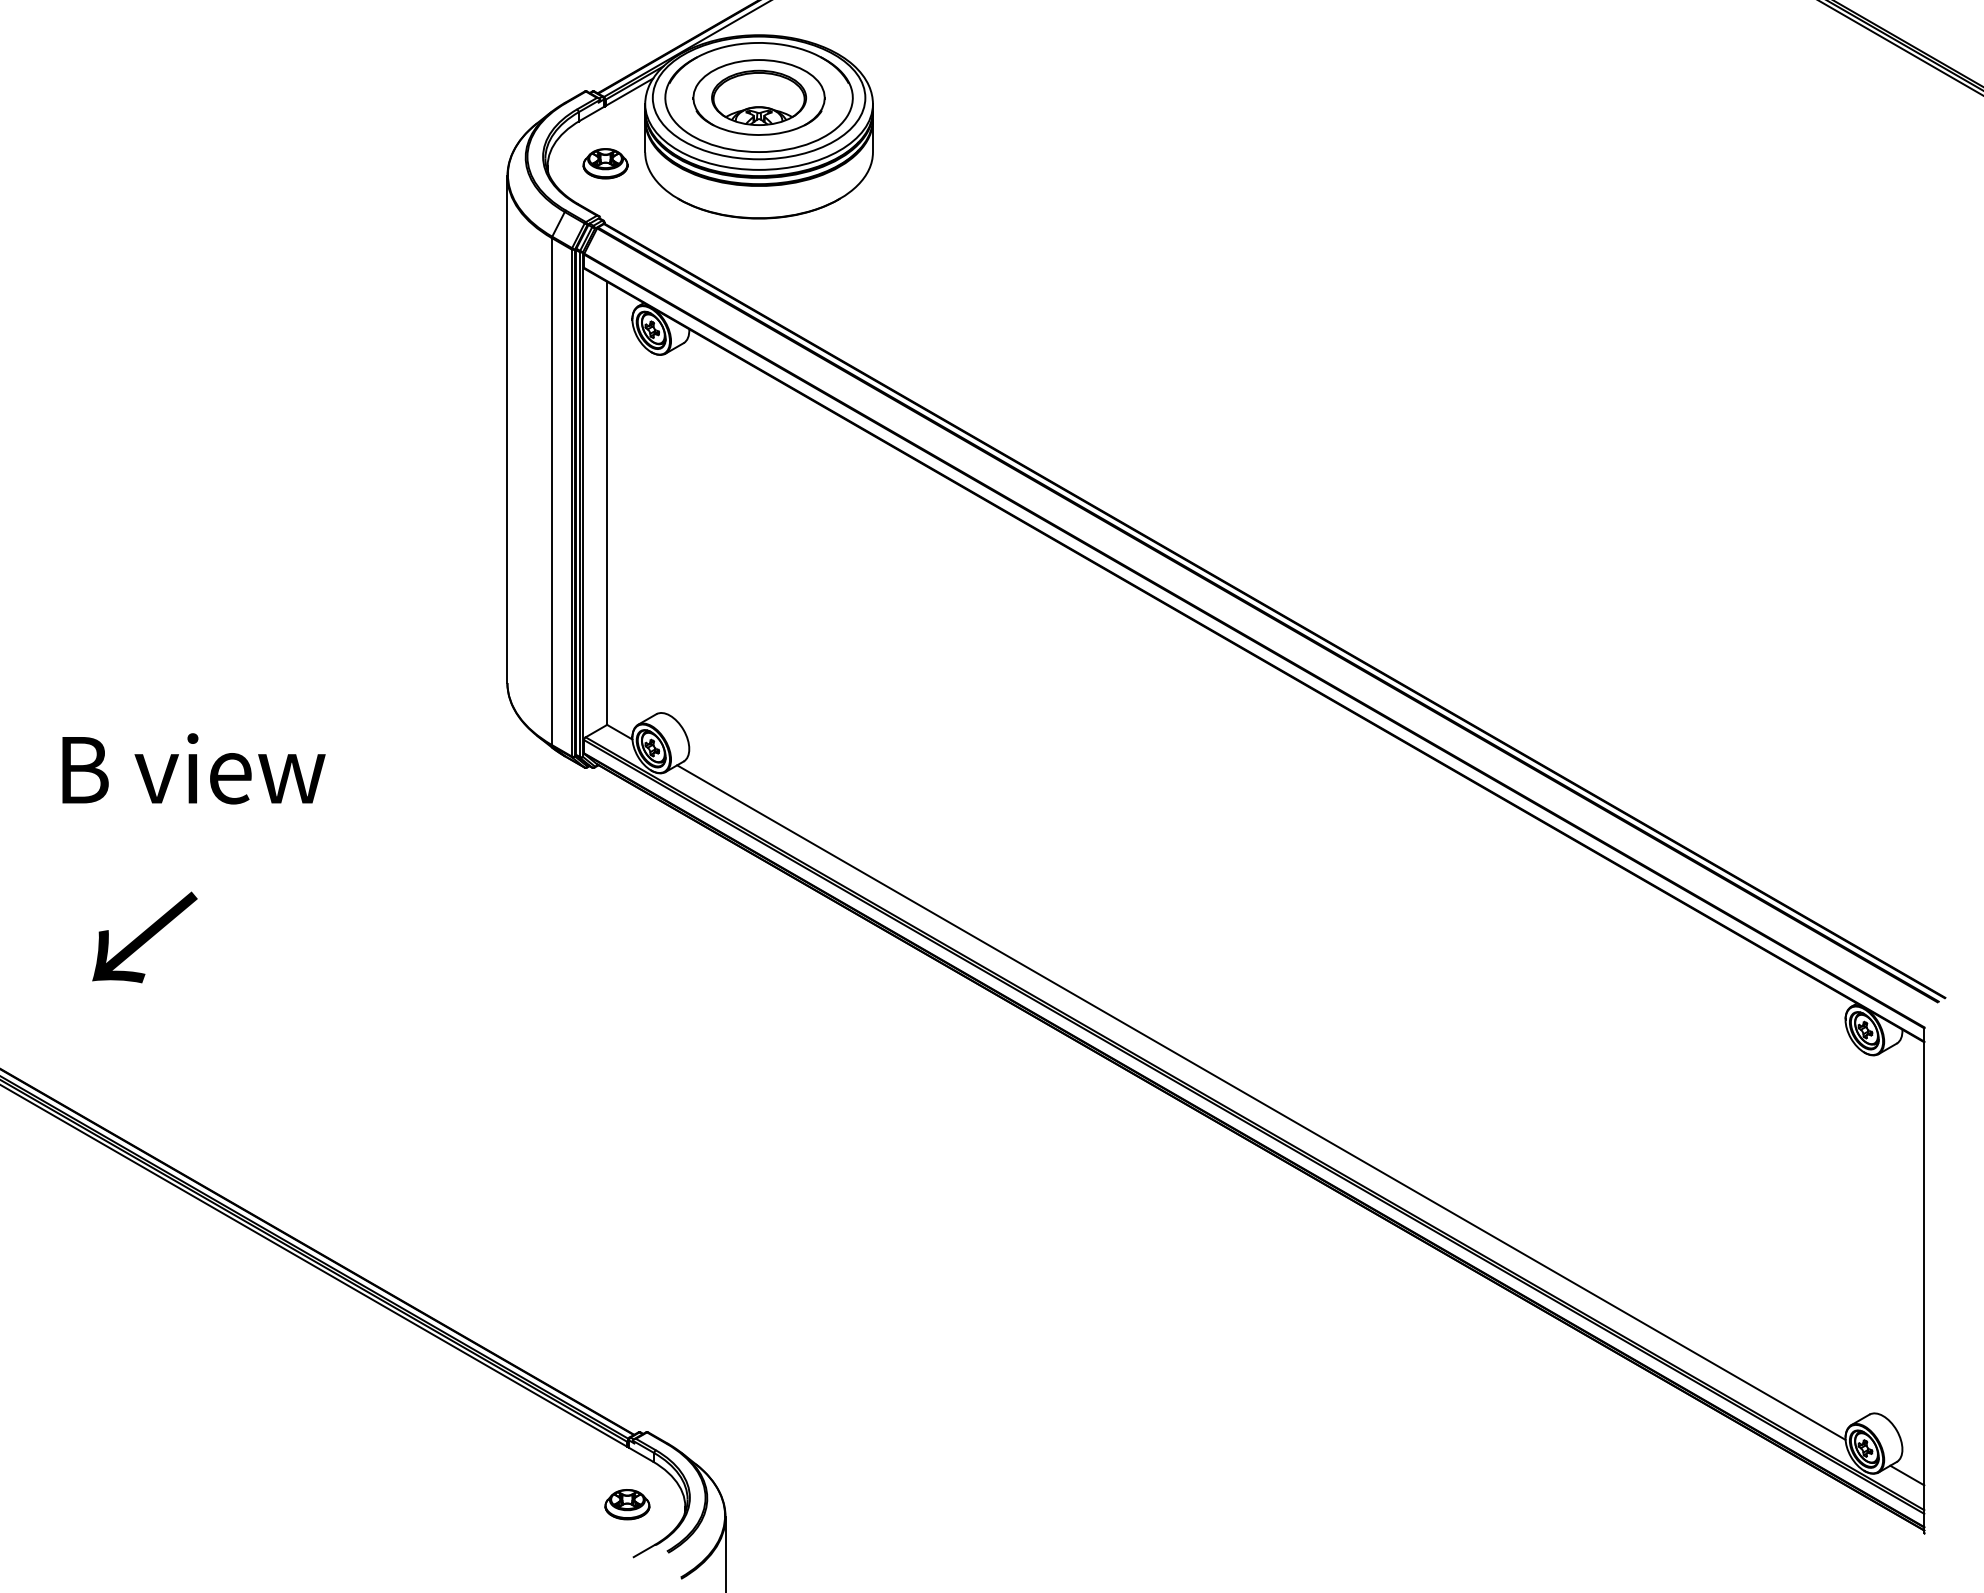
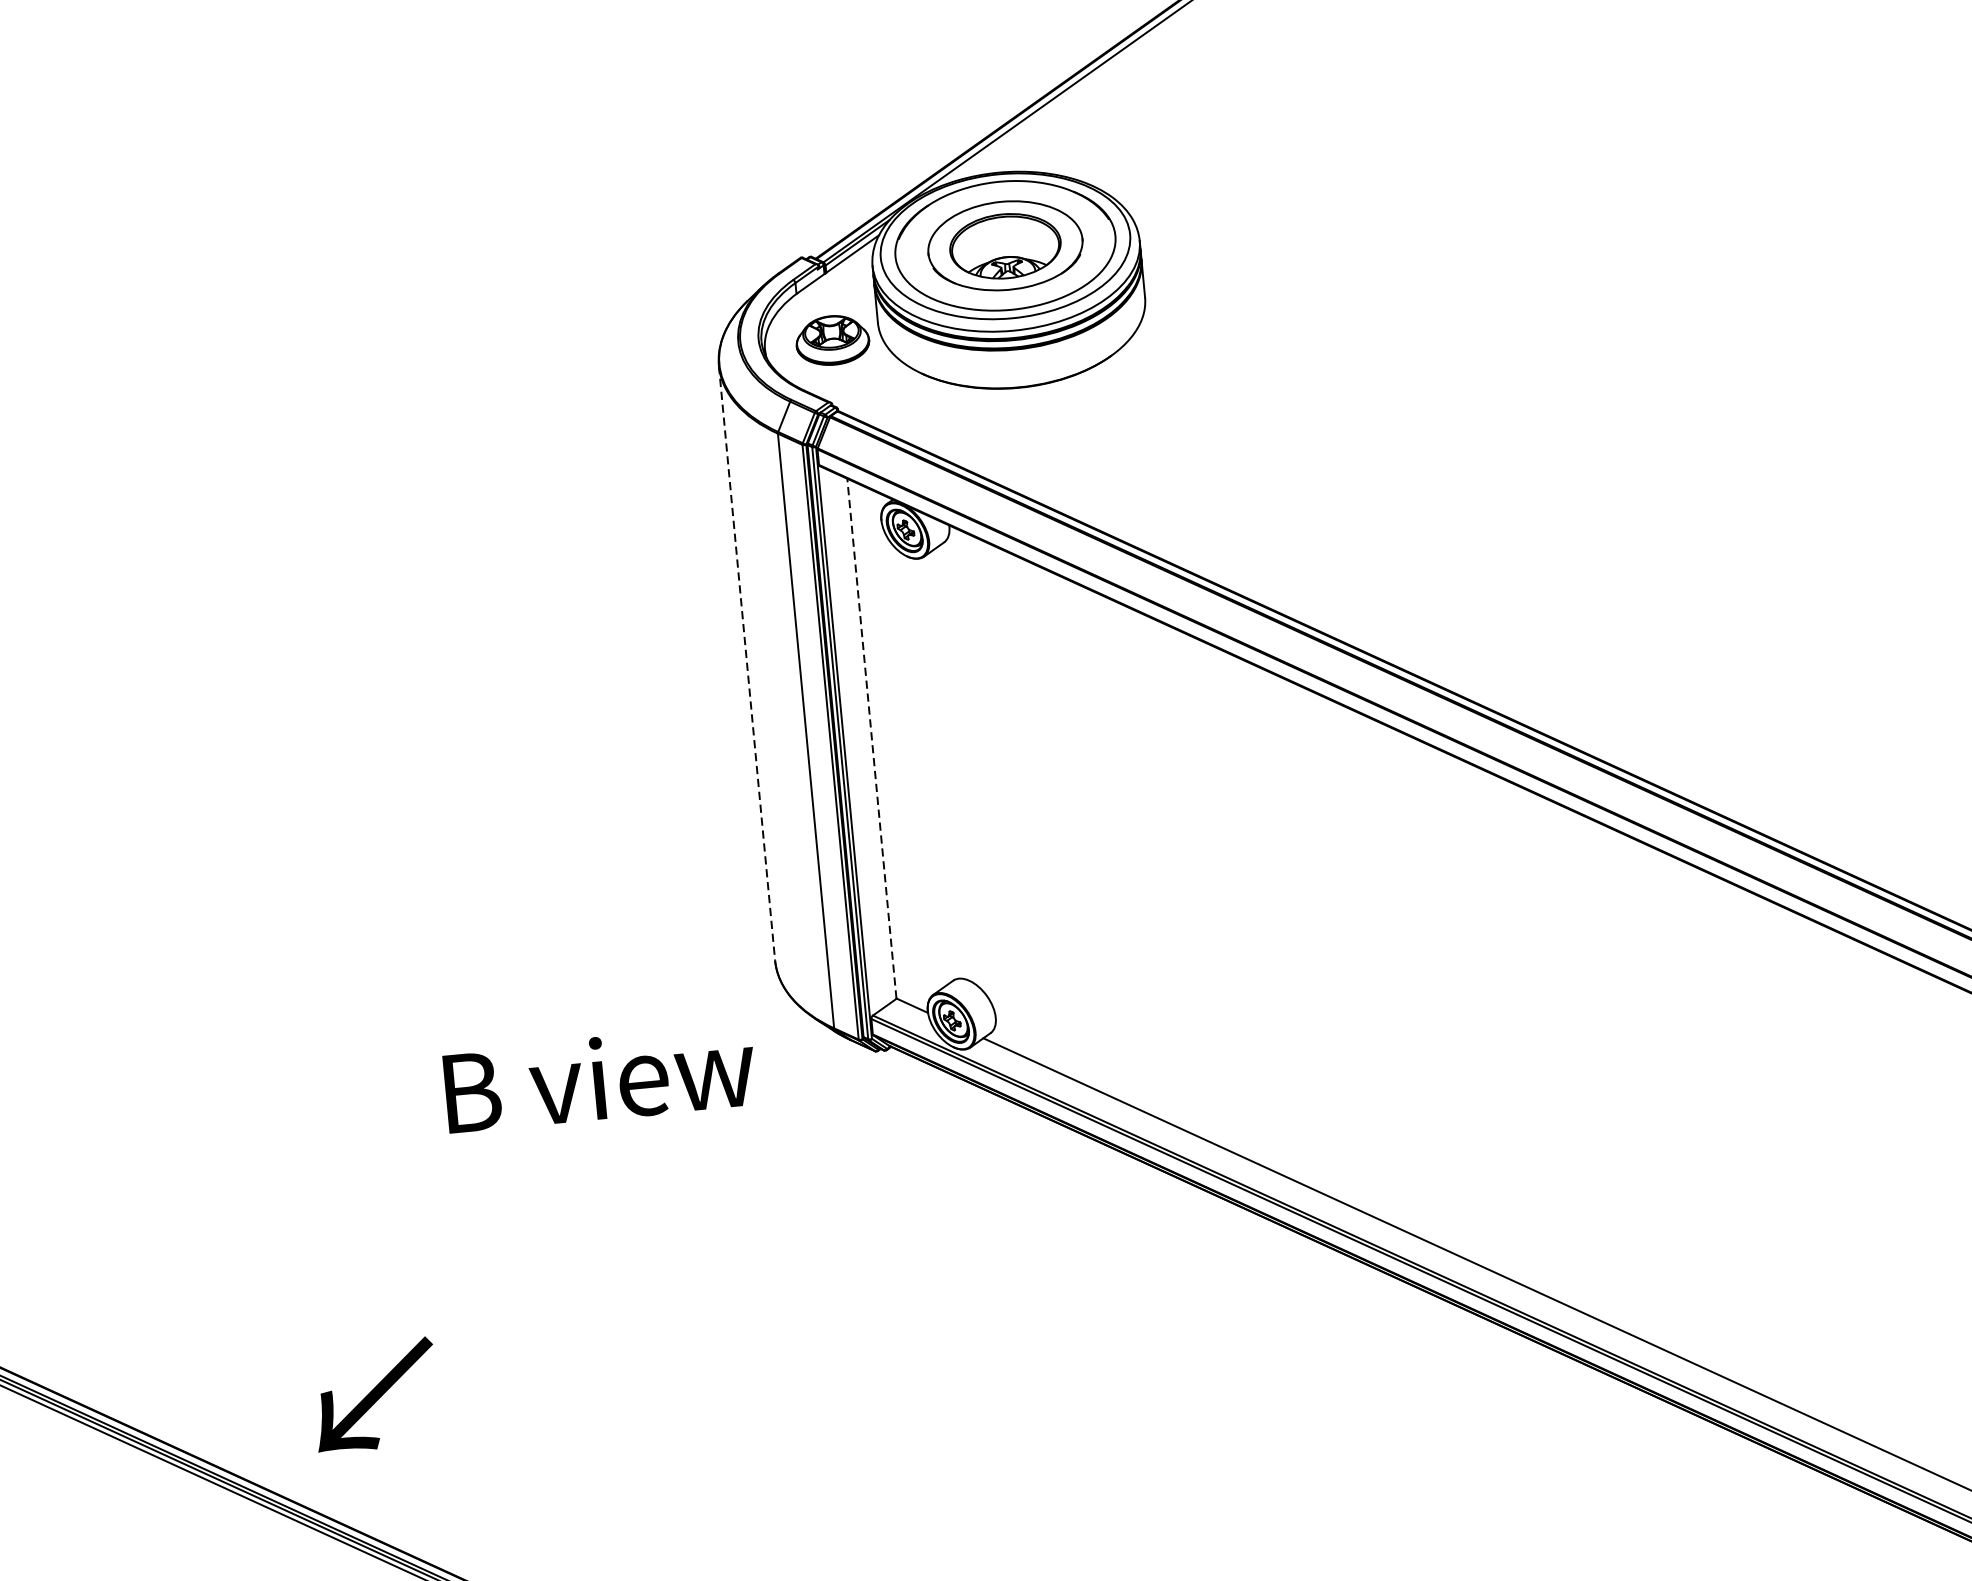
part: (605, 163) -> (832, 340), size x1.4
line: (507, 430) -> (747, 664), solid -> dashed
line: (606, 503) -> (871, 738), solid -> dashed
text: (193, 768) -> (599, 1078), moved
text: (144, 937) -> (374, 1395), moved

